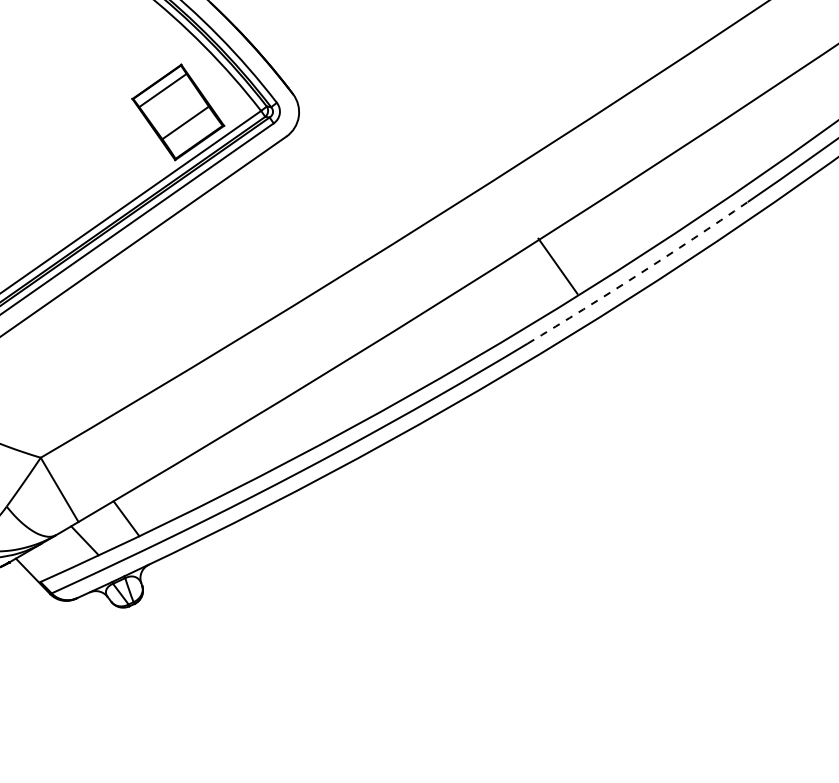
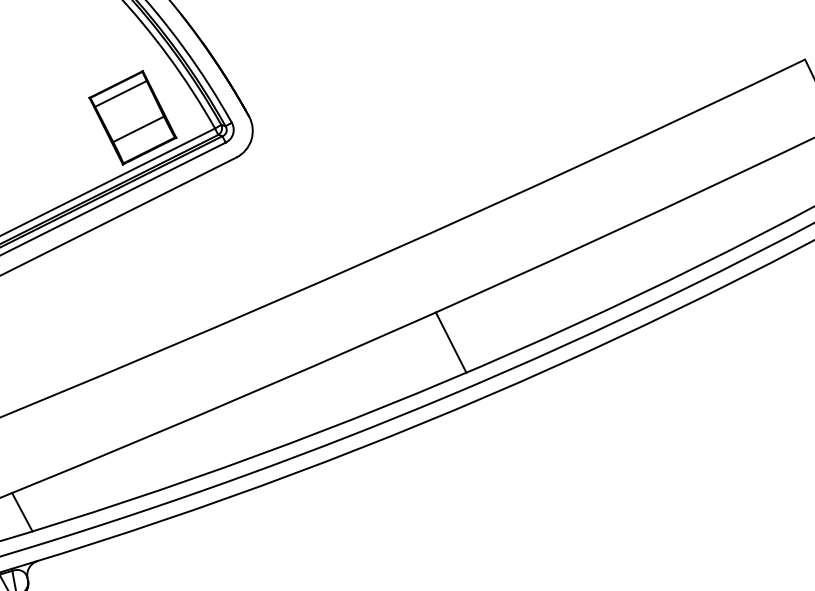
line: (557, 265) -> (450, 341), moved
arc: (638, 274) -> (564, 345), dashed -> solid

